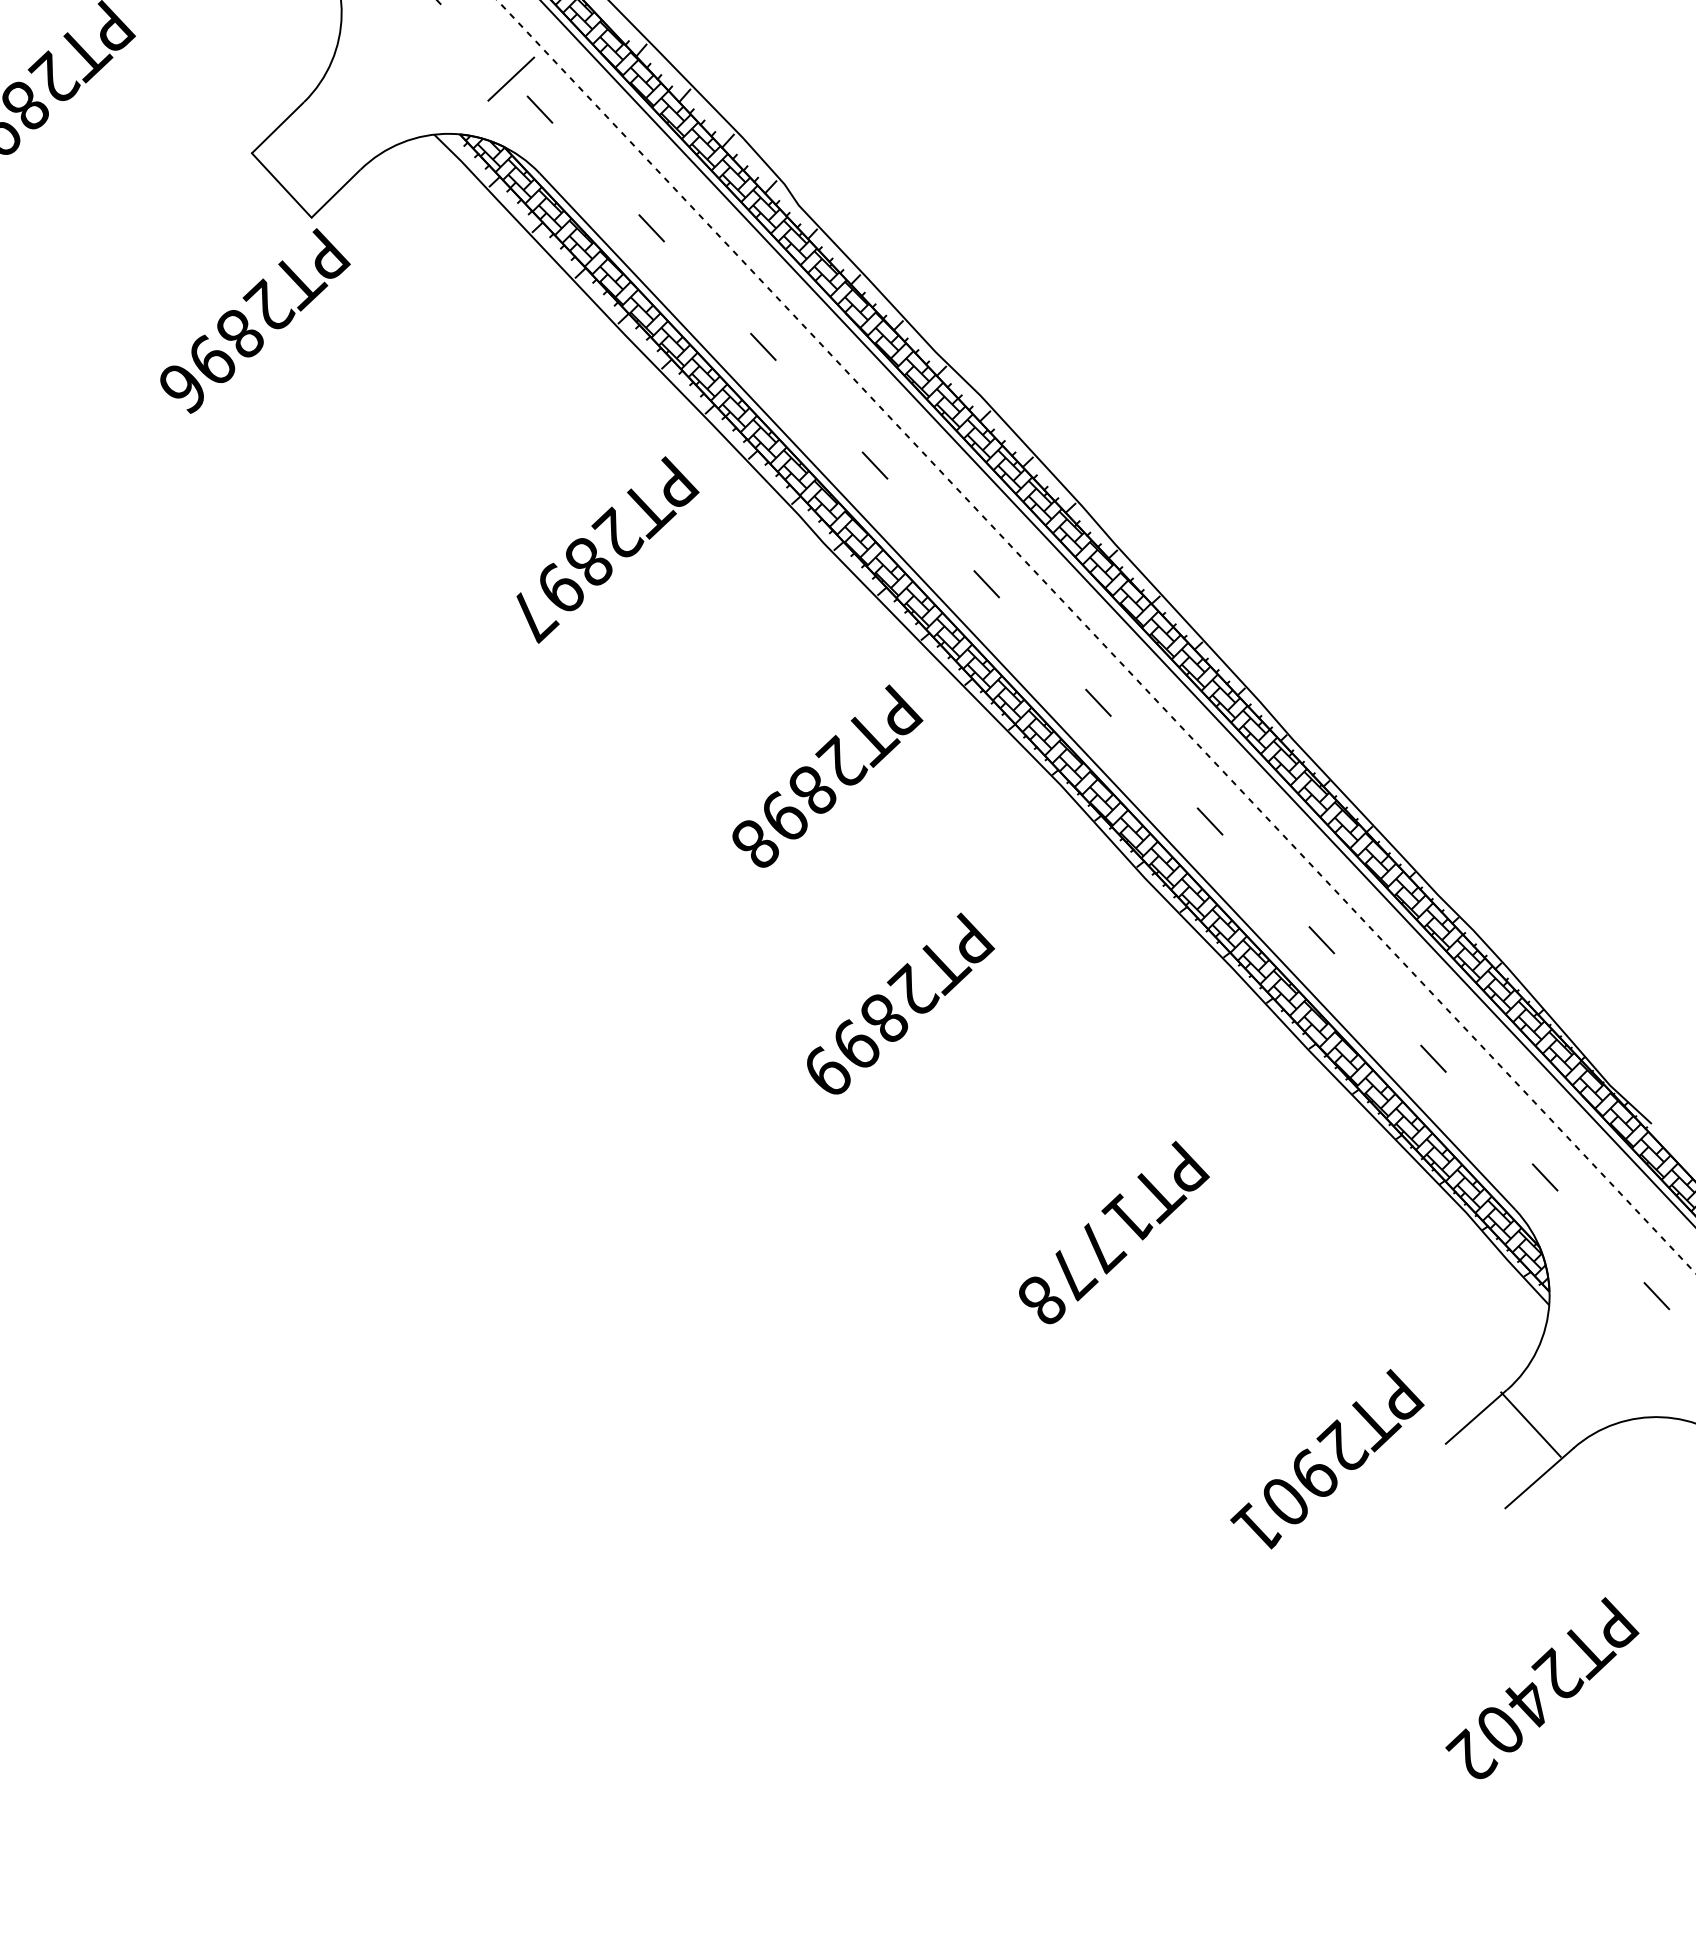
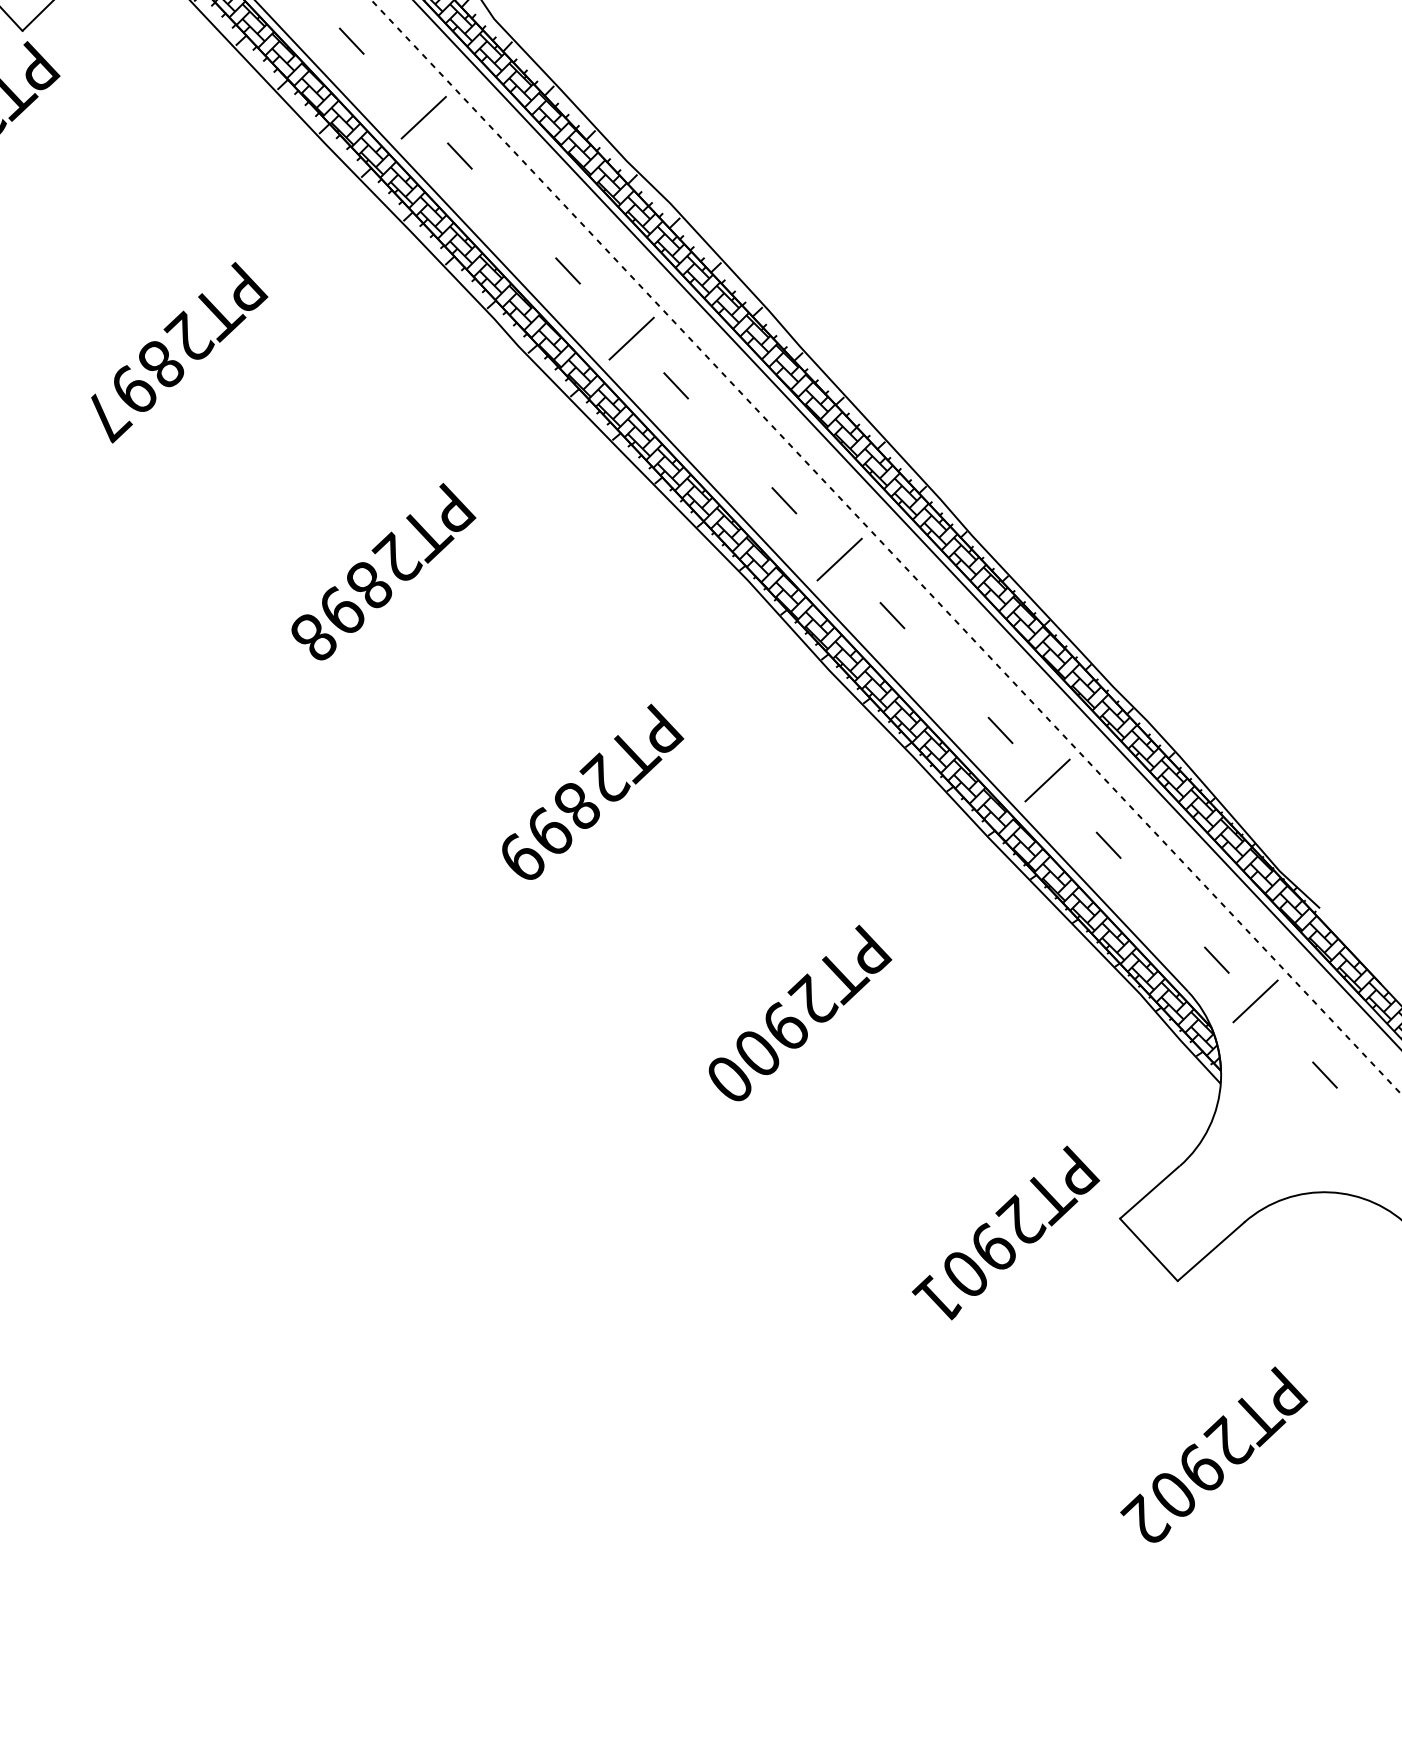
line: (725, 306) -> (423, 116), added
line: (940, 535) -> (631, 338), added
text: (607, 549) -> (179, 352), moved
line: (1155, 763) -> (839, 559), added
text: (827, 775) -> (383, 571), moved
line: (1370, 991) -> (1047, 780), added
line: (1585, 1219) -> (1255, 1000), added
text: (1086, 1257) -> (772, 1037), PT1778 -> PT2900
line: (1530, 1424) -> (1148, 1249), moved
text: (1528, 1701) -> (1200, 1467), PT2402 -> PT2902

